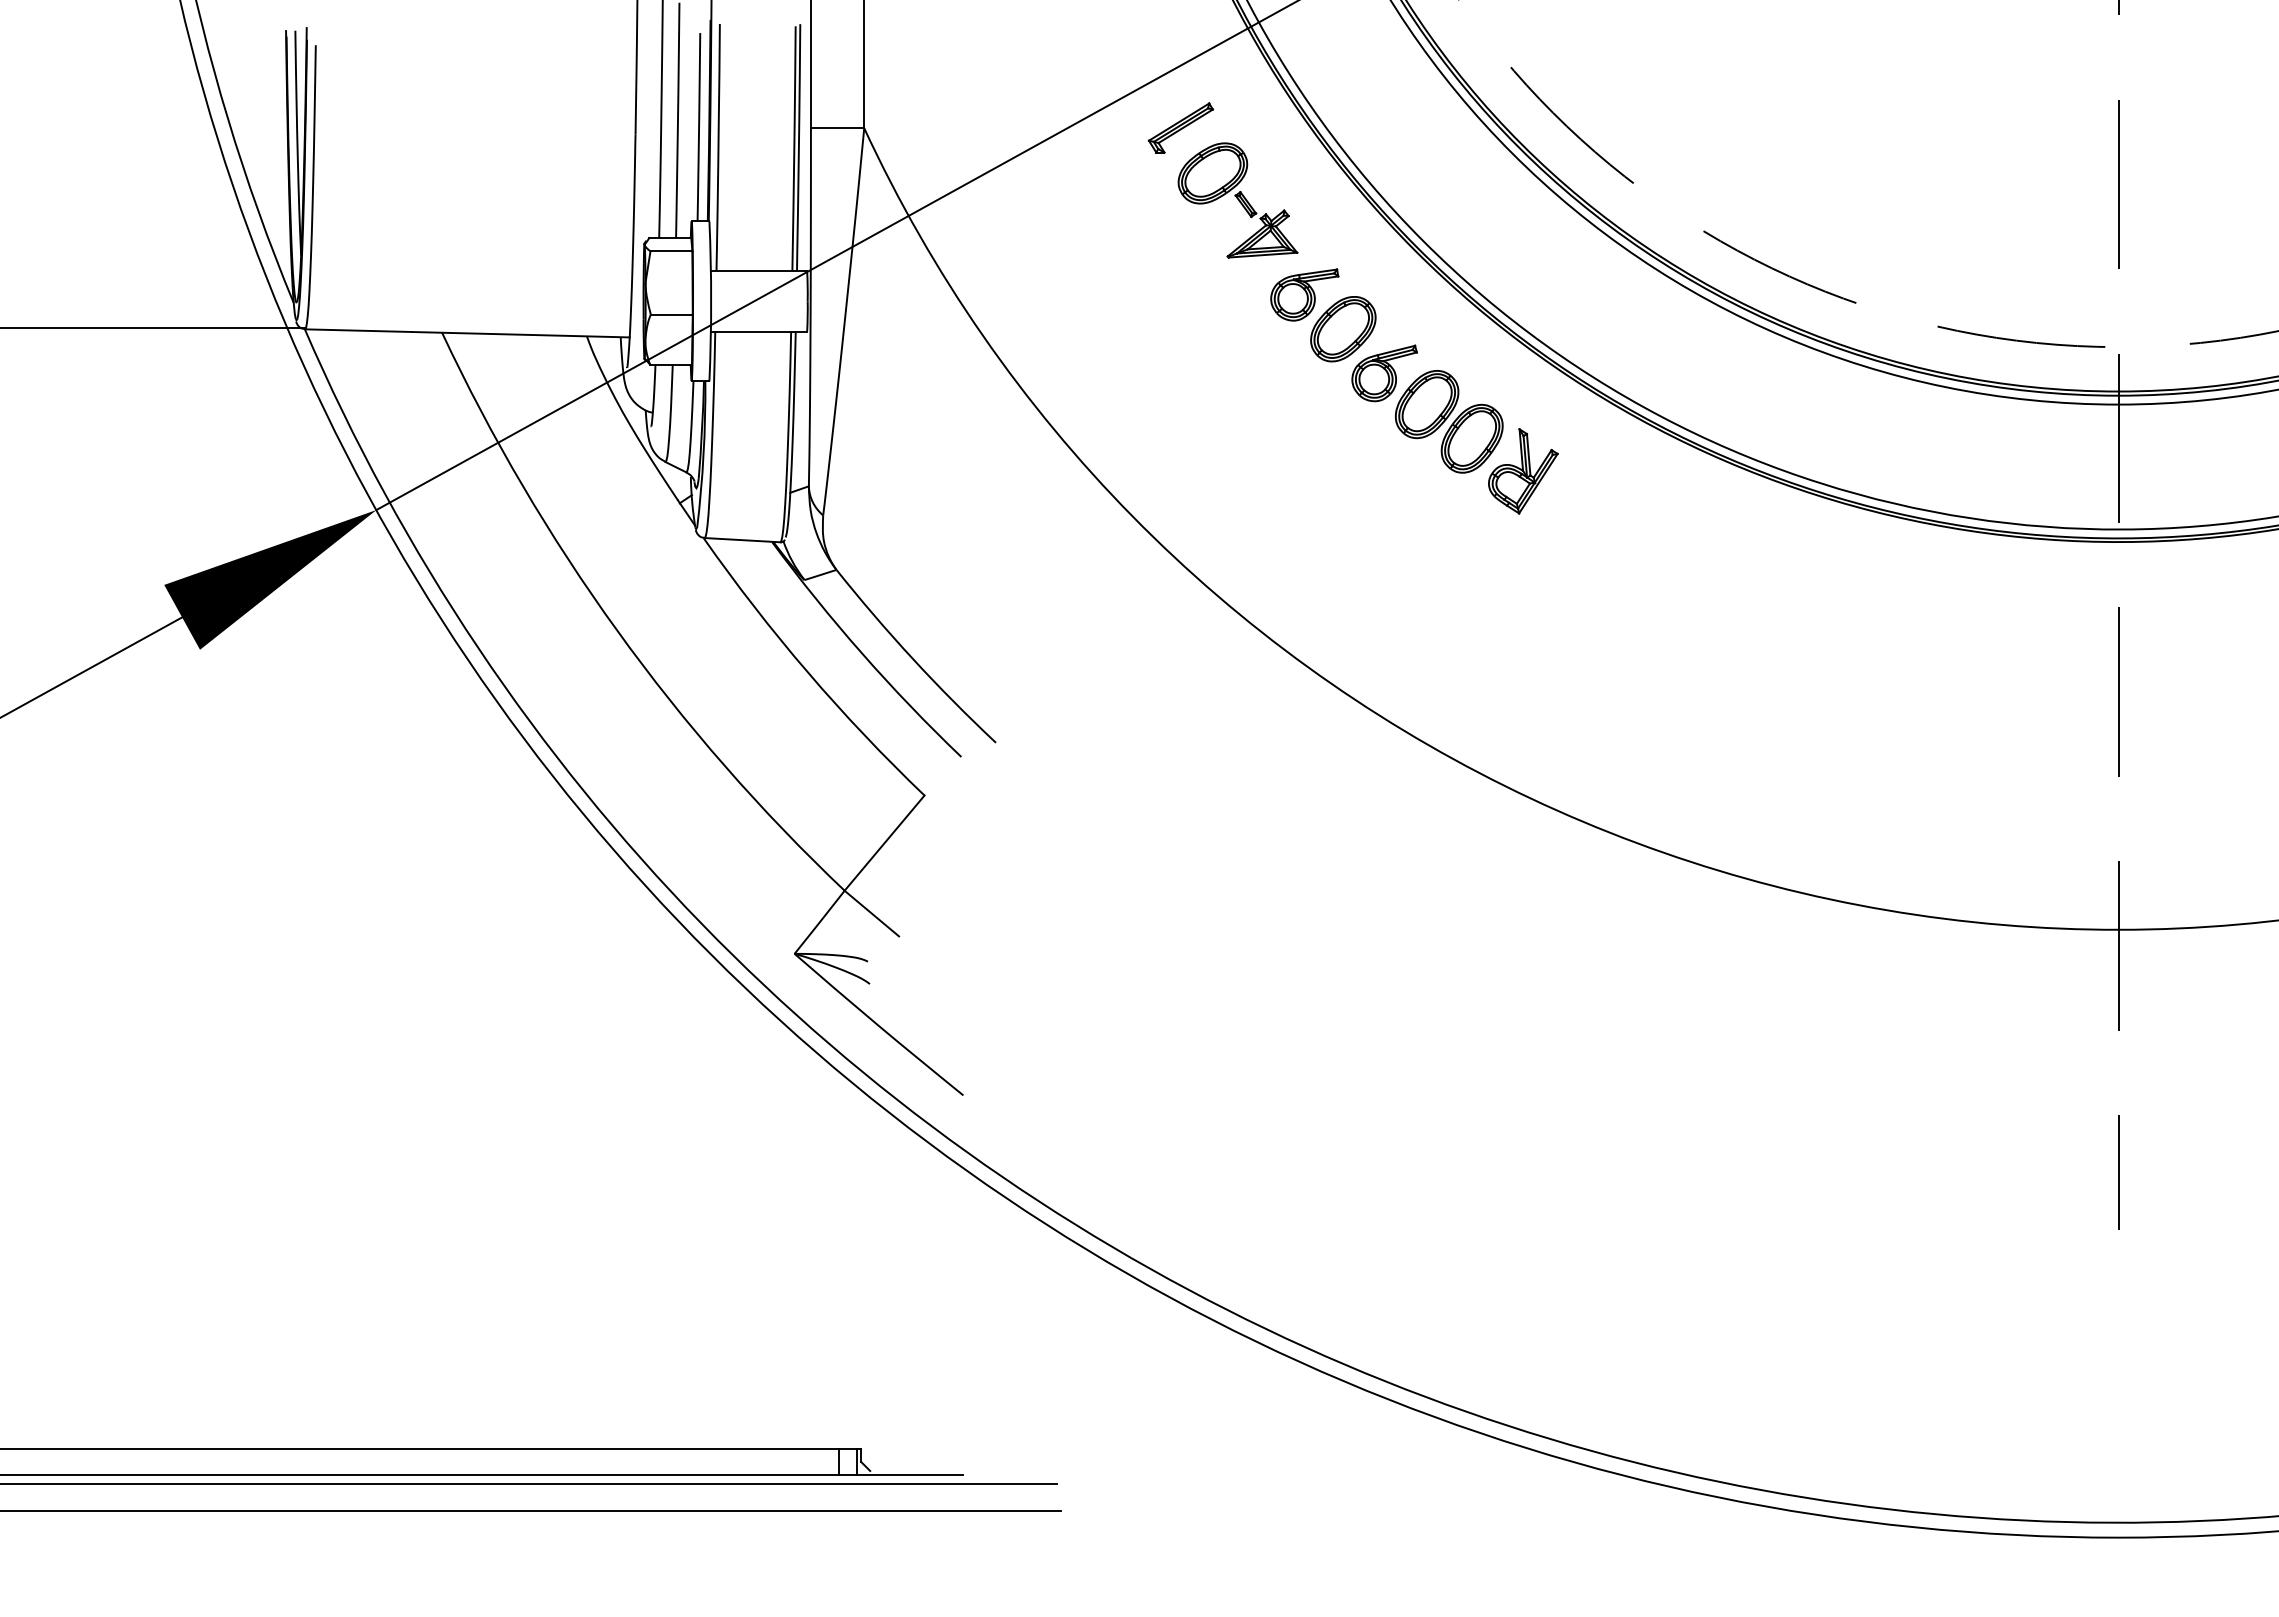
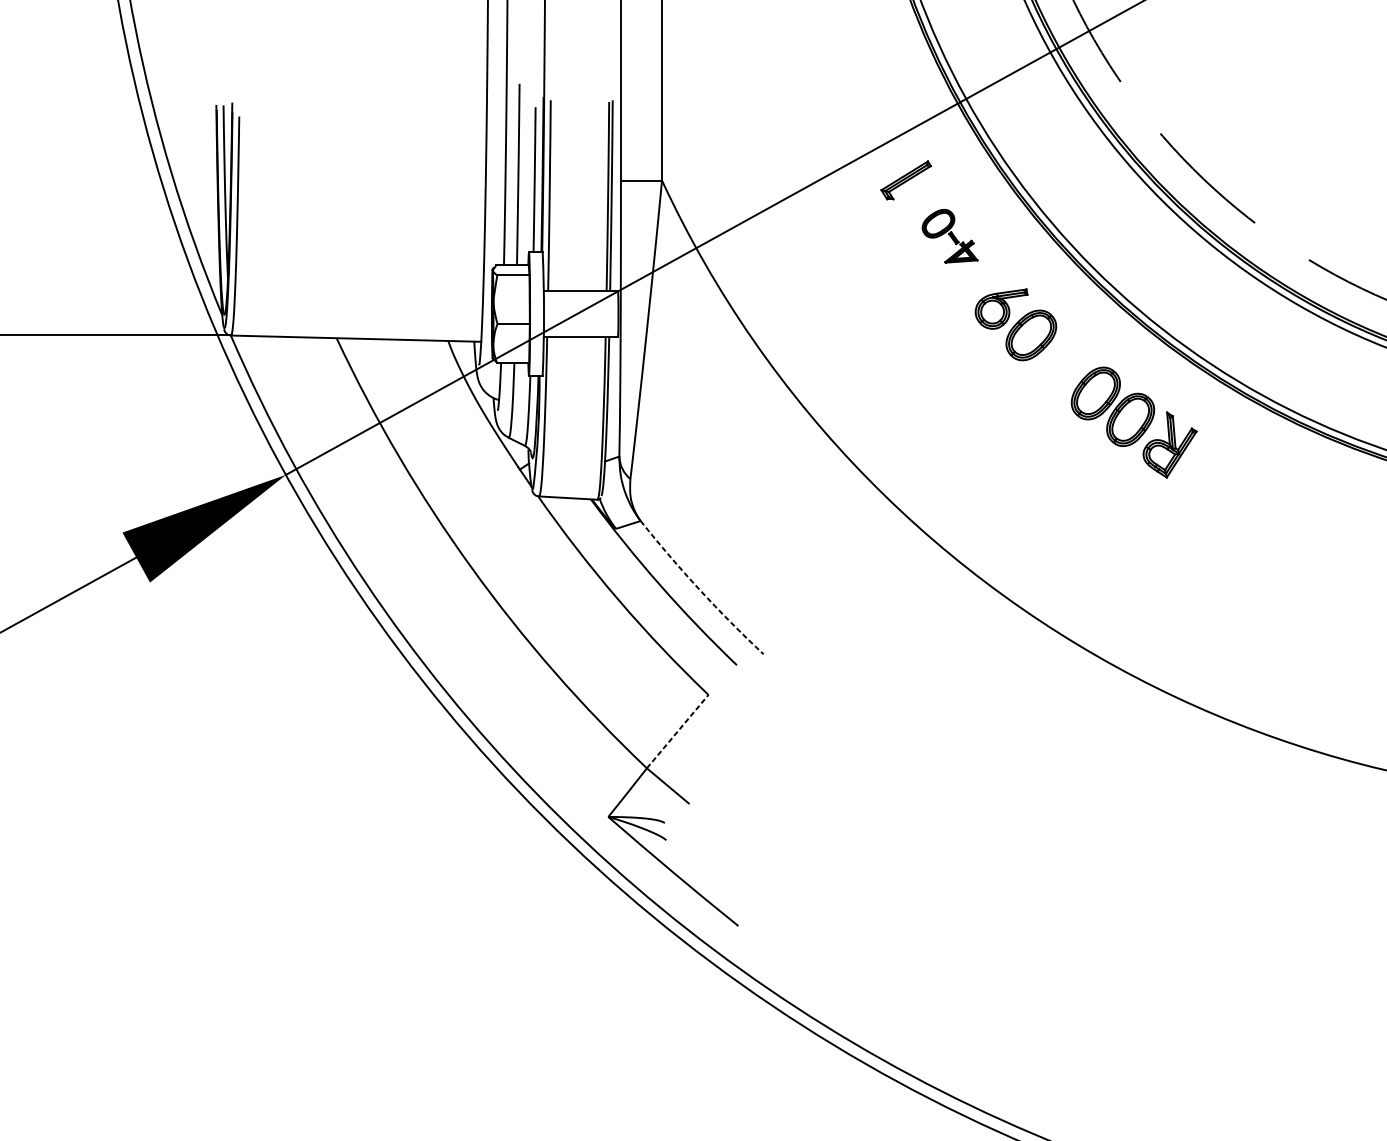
part: (1237, 200) -> (949, 236), size x0.6
part: (1384, 373) -> (1063, 369), removed
arc: (913, 659) -> (699, 590), solid -> dashed
line: (884, 842) -> (677, 731), solid -> dashed

